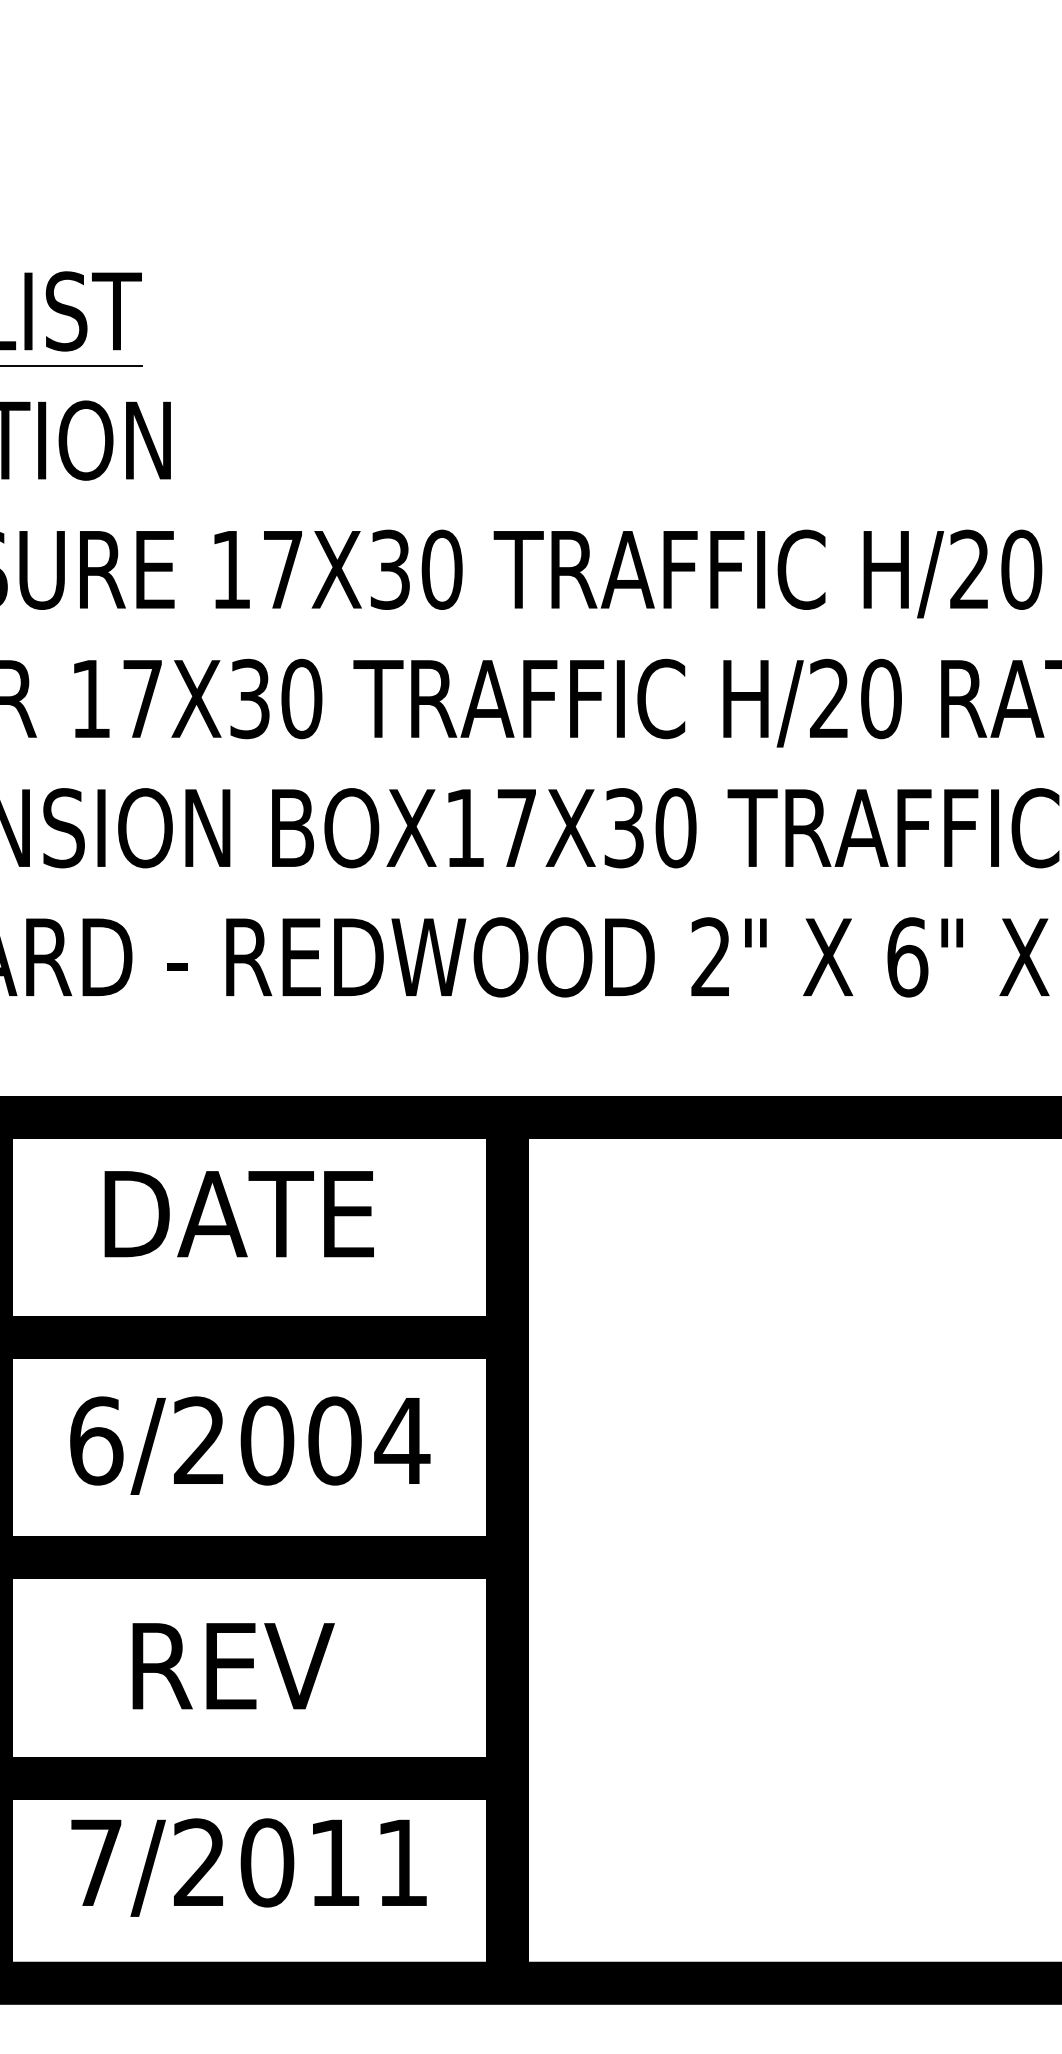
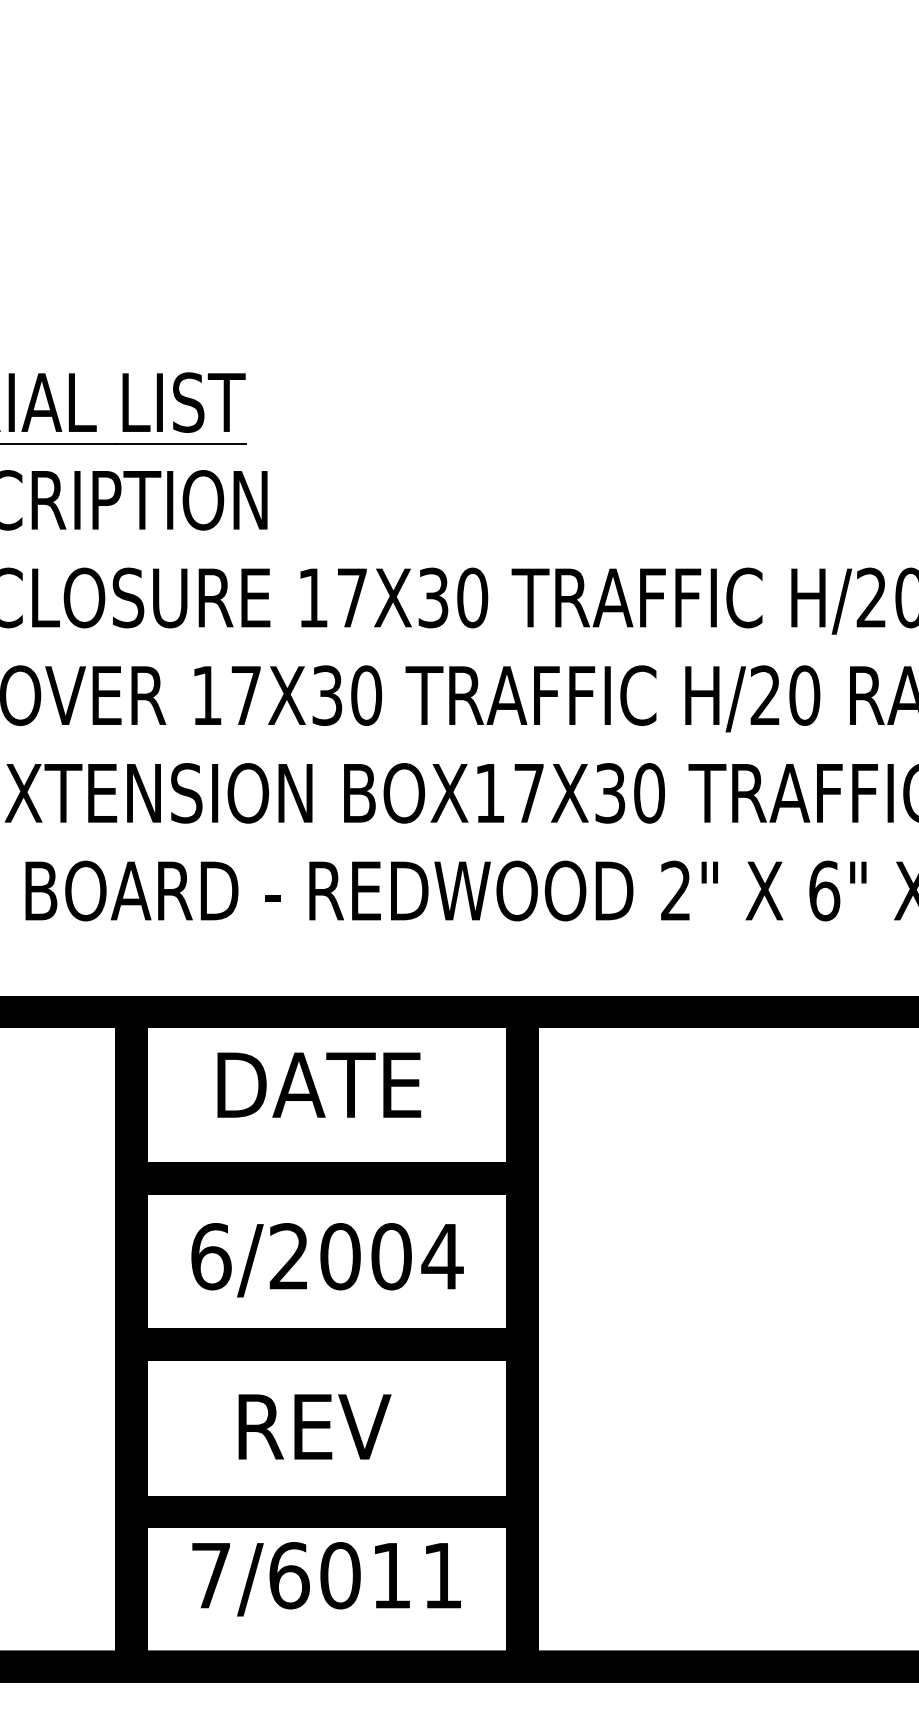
text: (199, 1862) -> (289, 1575), 7/2011 -> 7/6011

